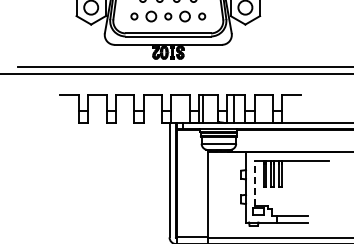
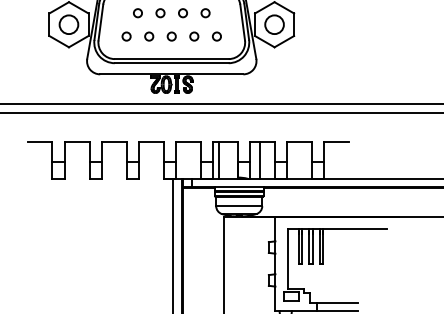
circle: (151, 16) -> (149, 36), size x0.62
circle: (185, 16) -> (194, 36), size x0.62
line: (255, 182) -> (288, 257), dashed -> solid

